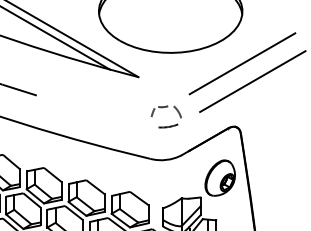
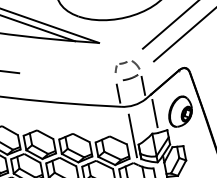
line: (181, 138) -> (142, 85), added
line: (150, 142) -> (118, 93), added
line: (189, 174) -> (154, 113), added
line: (157, 196) -> (132, 135), added

